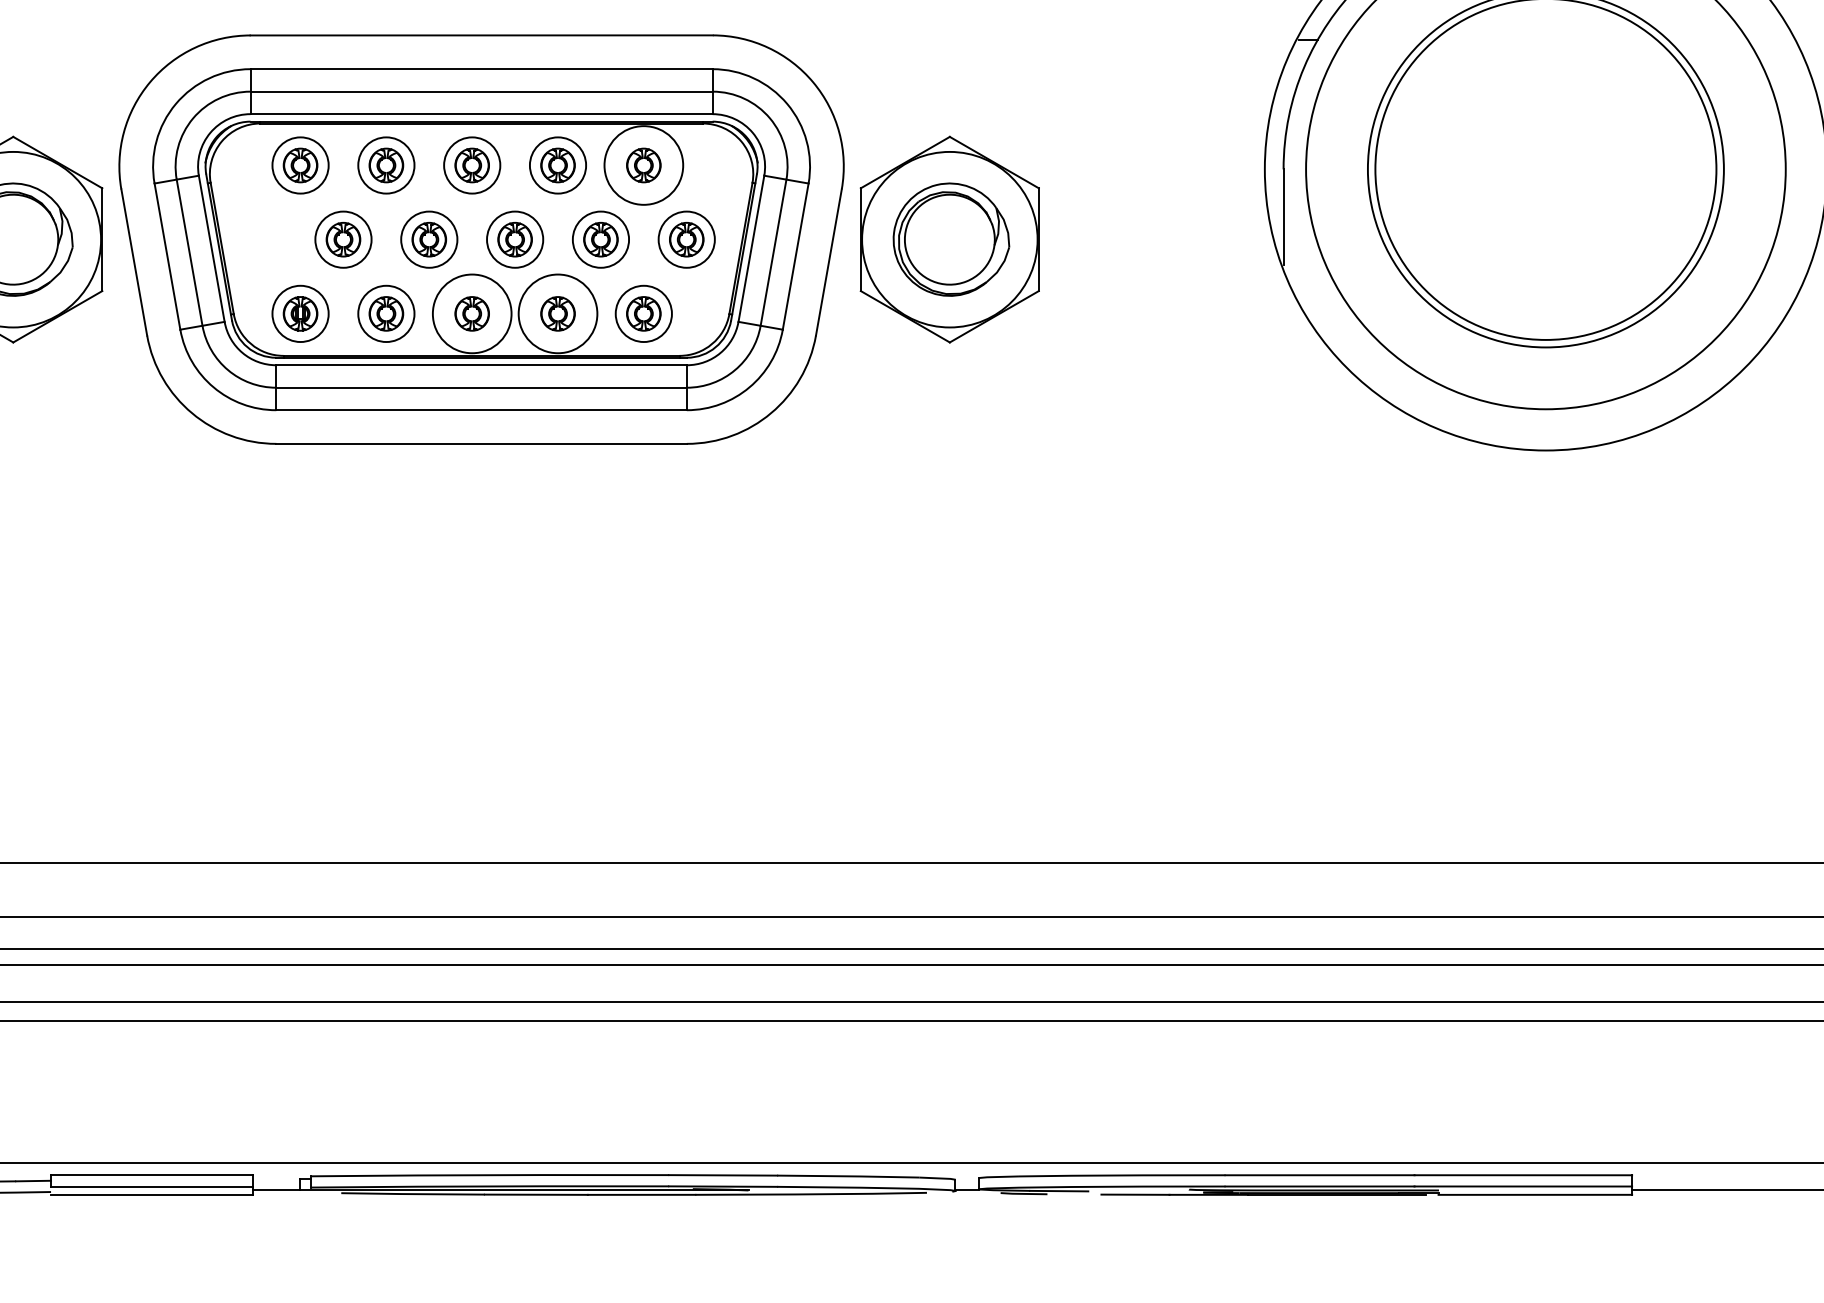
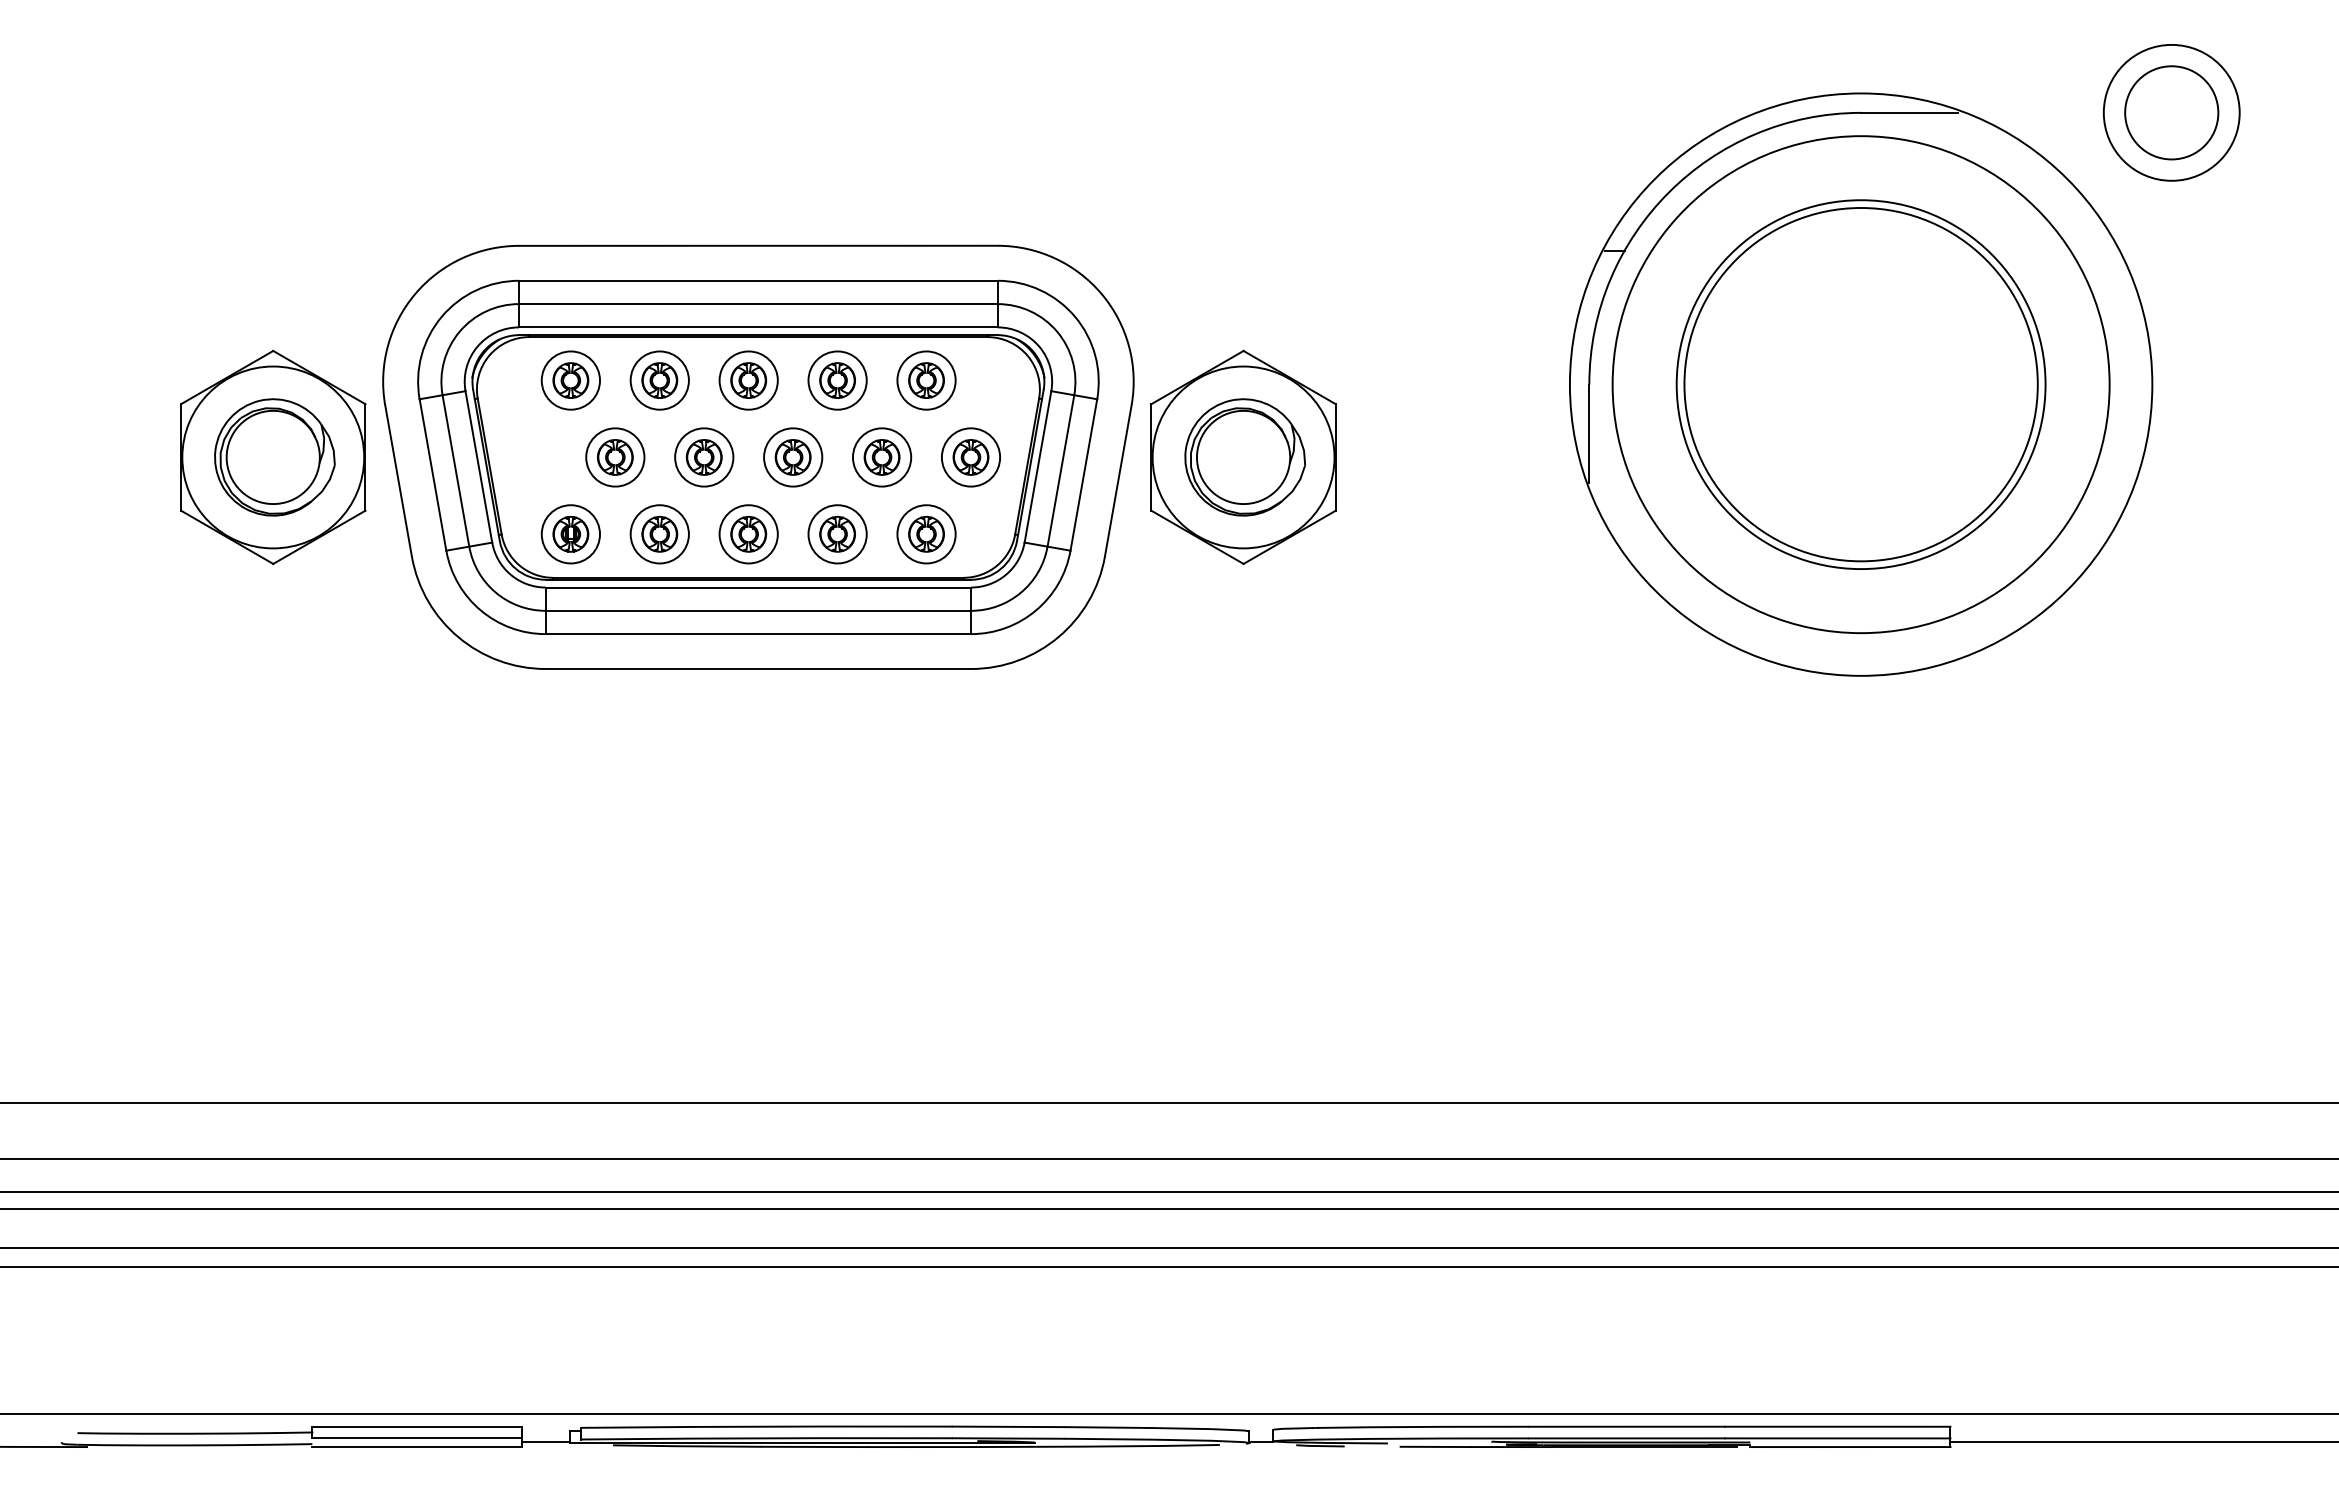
circle: (643, 165) -> (926, 380), size x0.71
circle: (472, 314) -> (748, 534), size x0.71
circle: (557, 314) -> (837, 534), size x0.71

